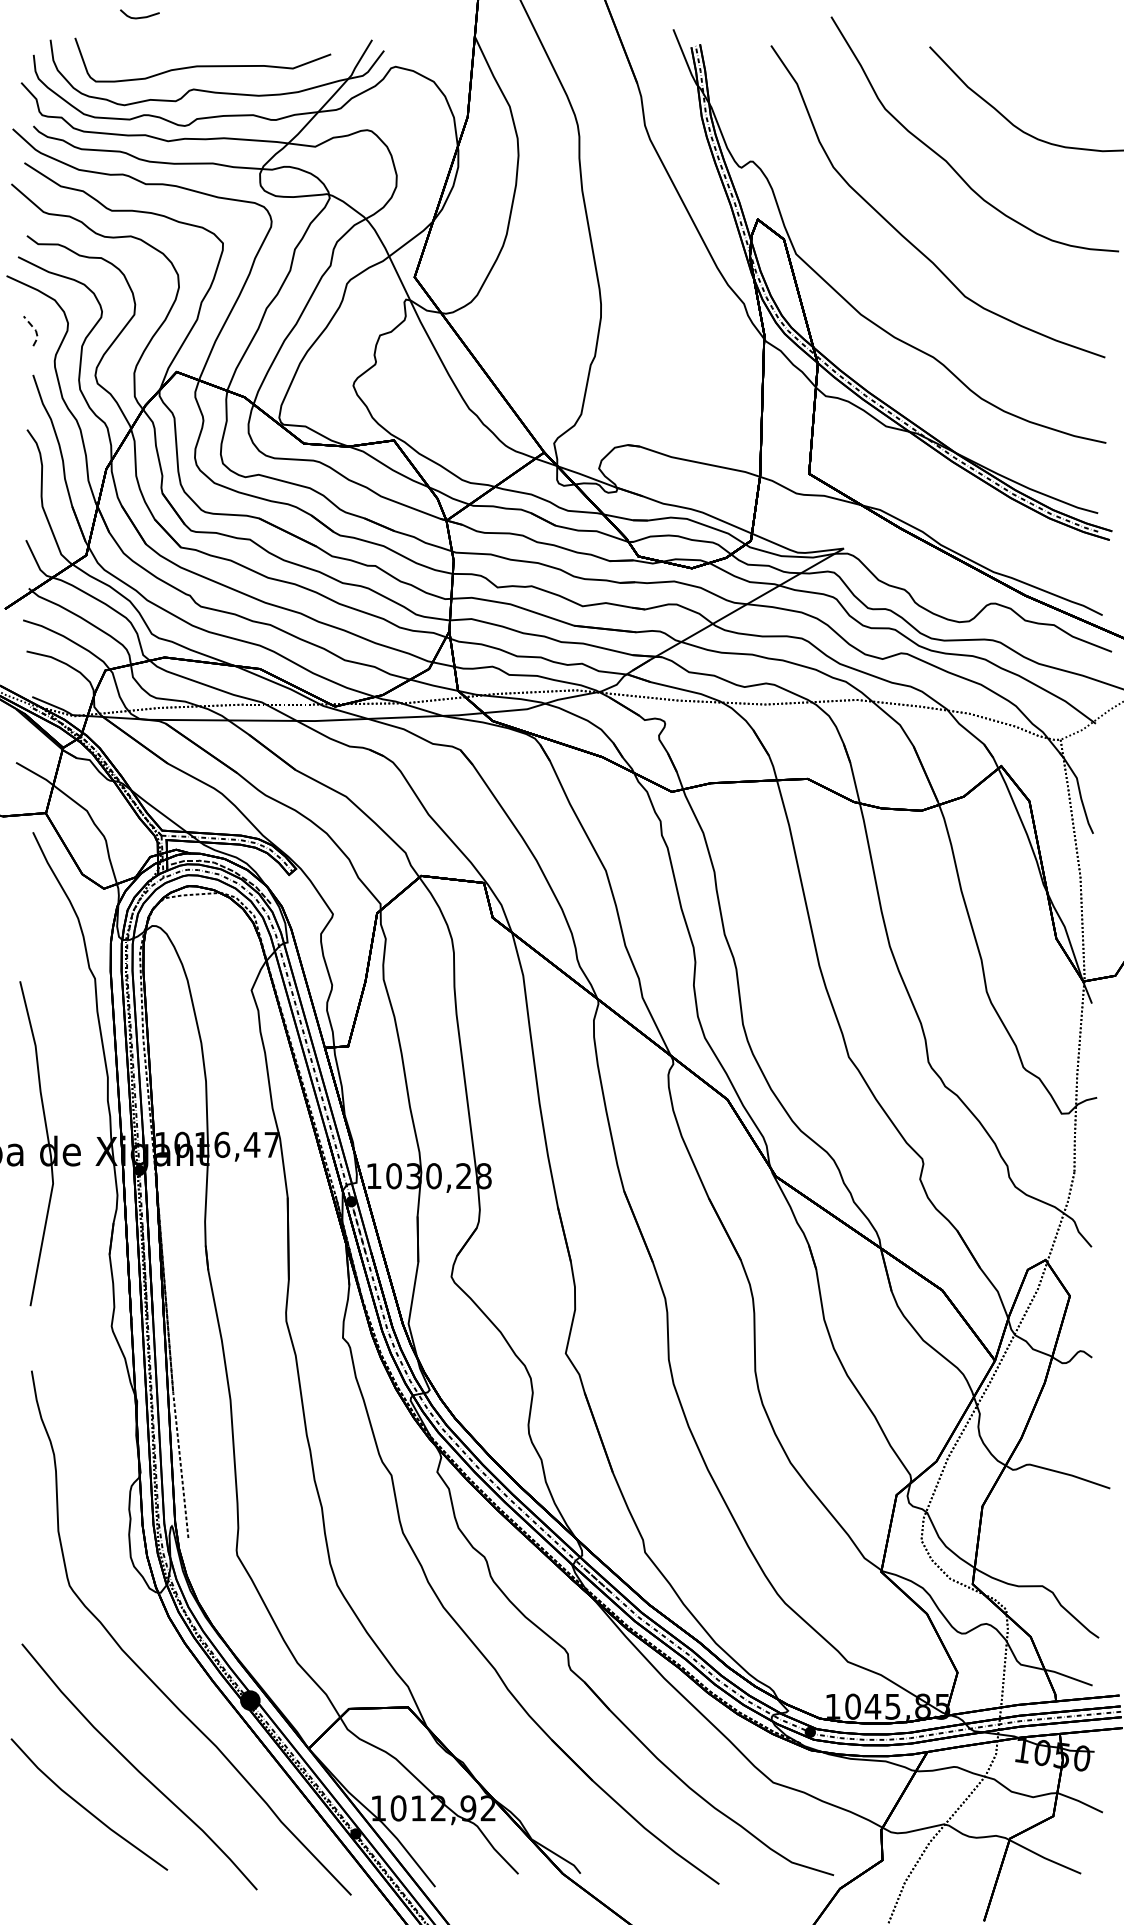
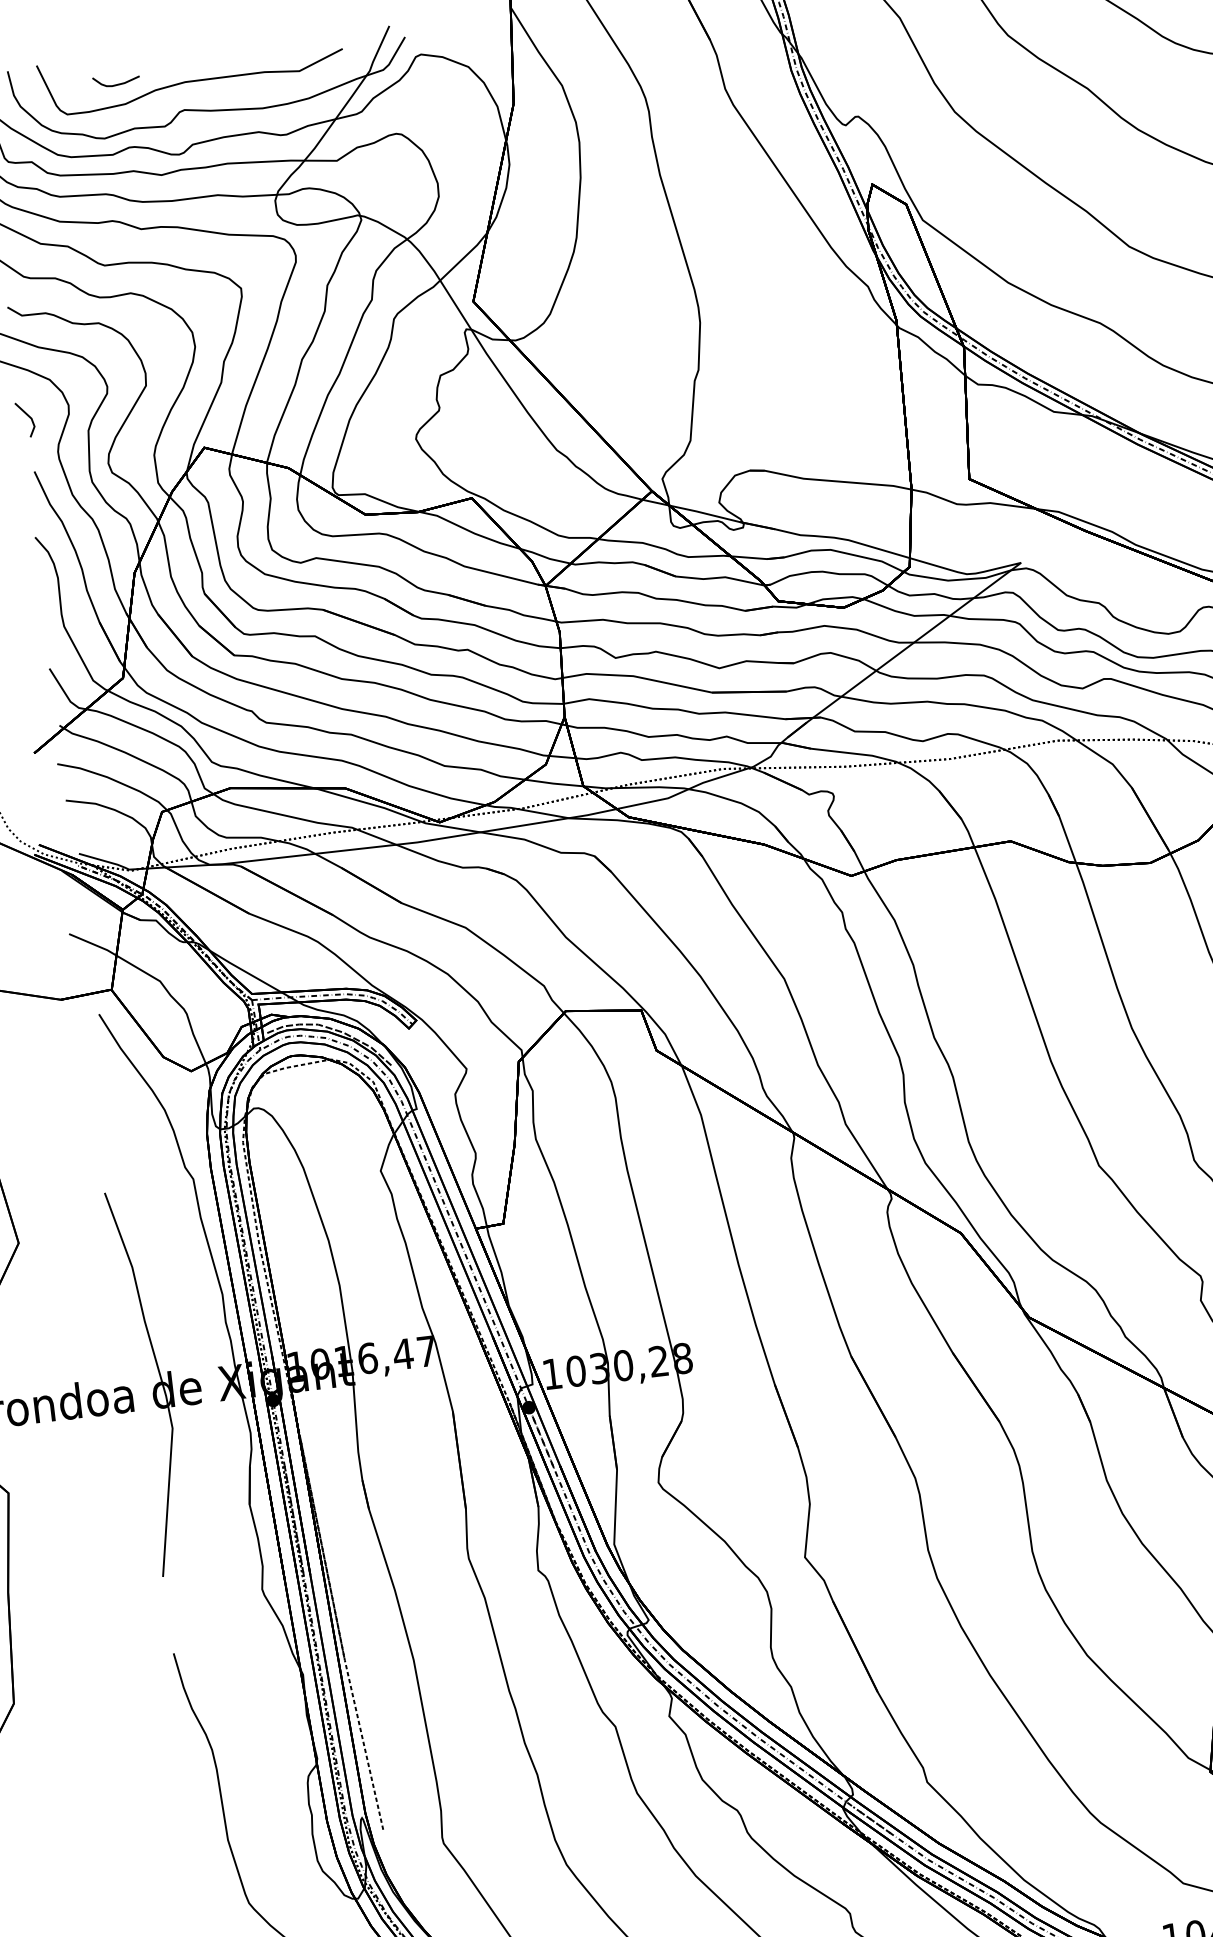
curve: (141, 16) -> (118, 83), moved
line: (36, 330) -> (32, 418), dashed -> solid

